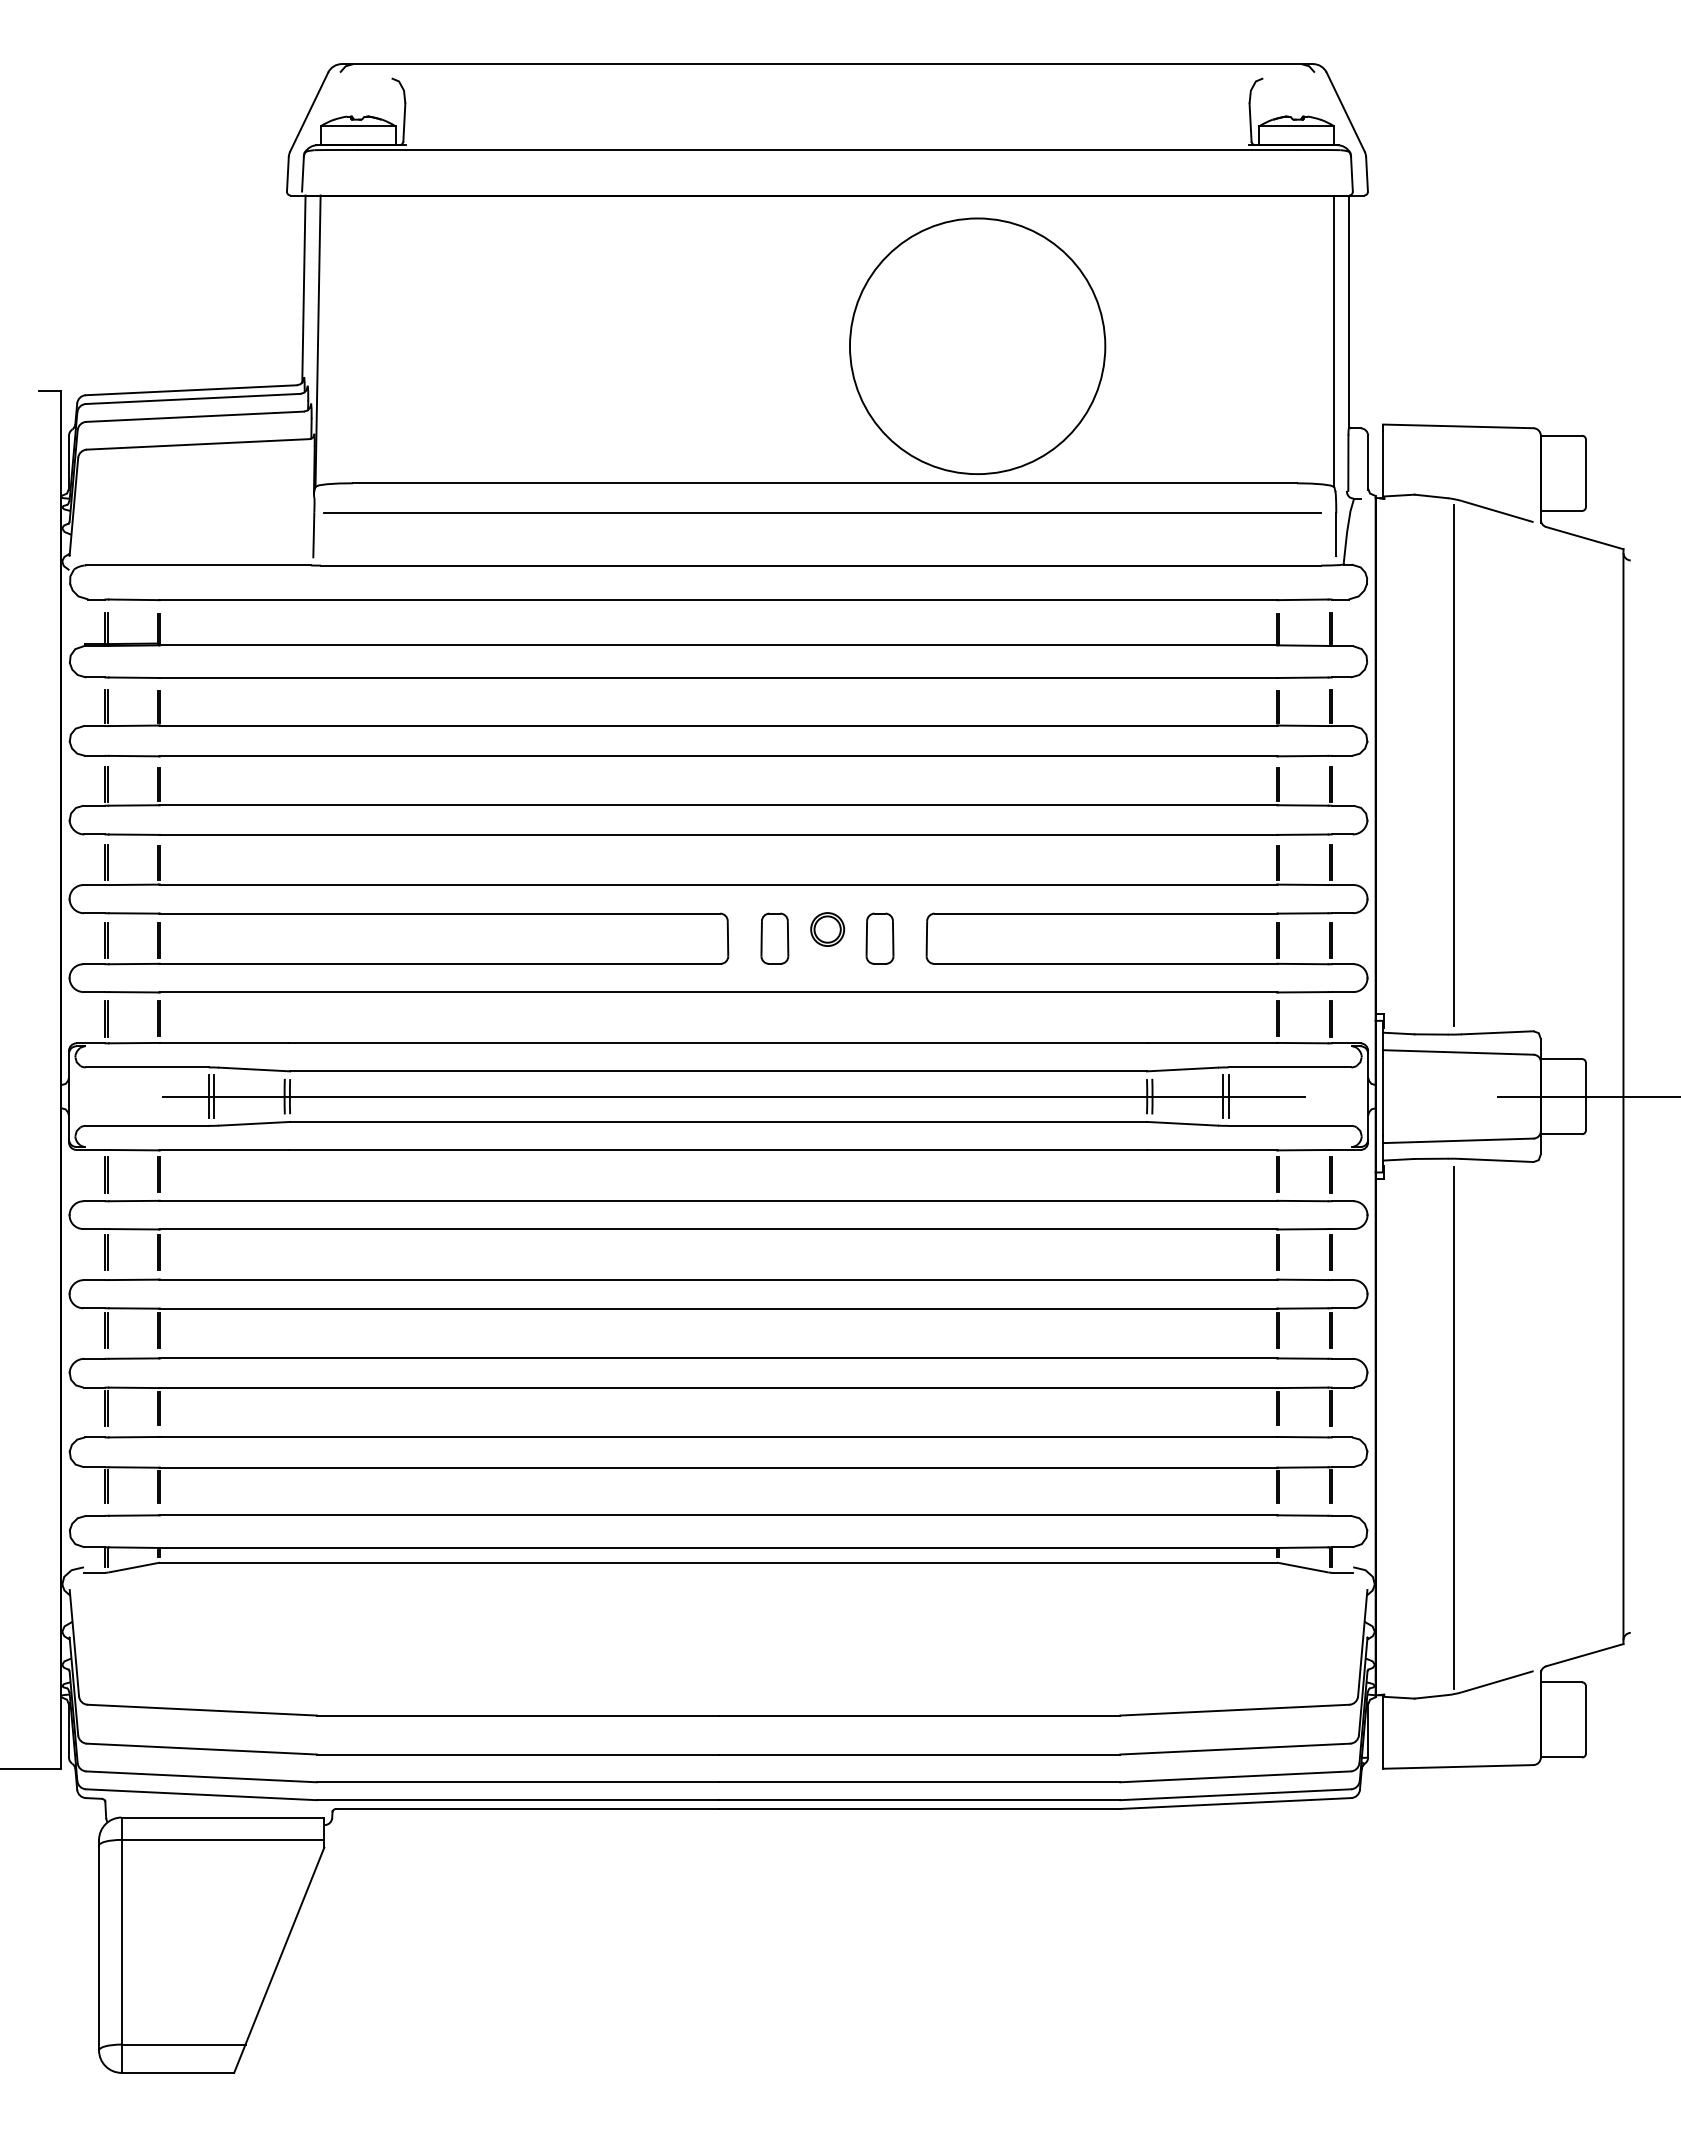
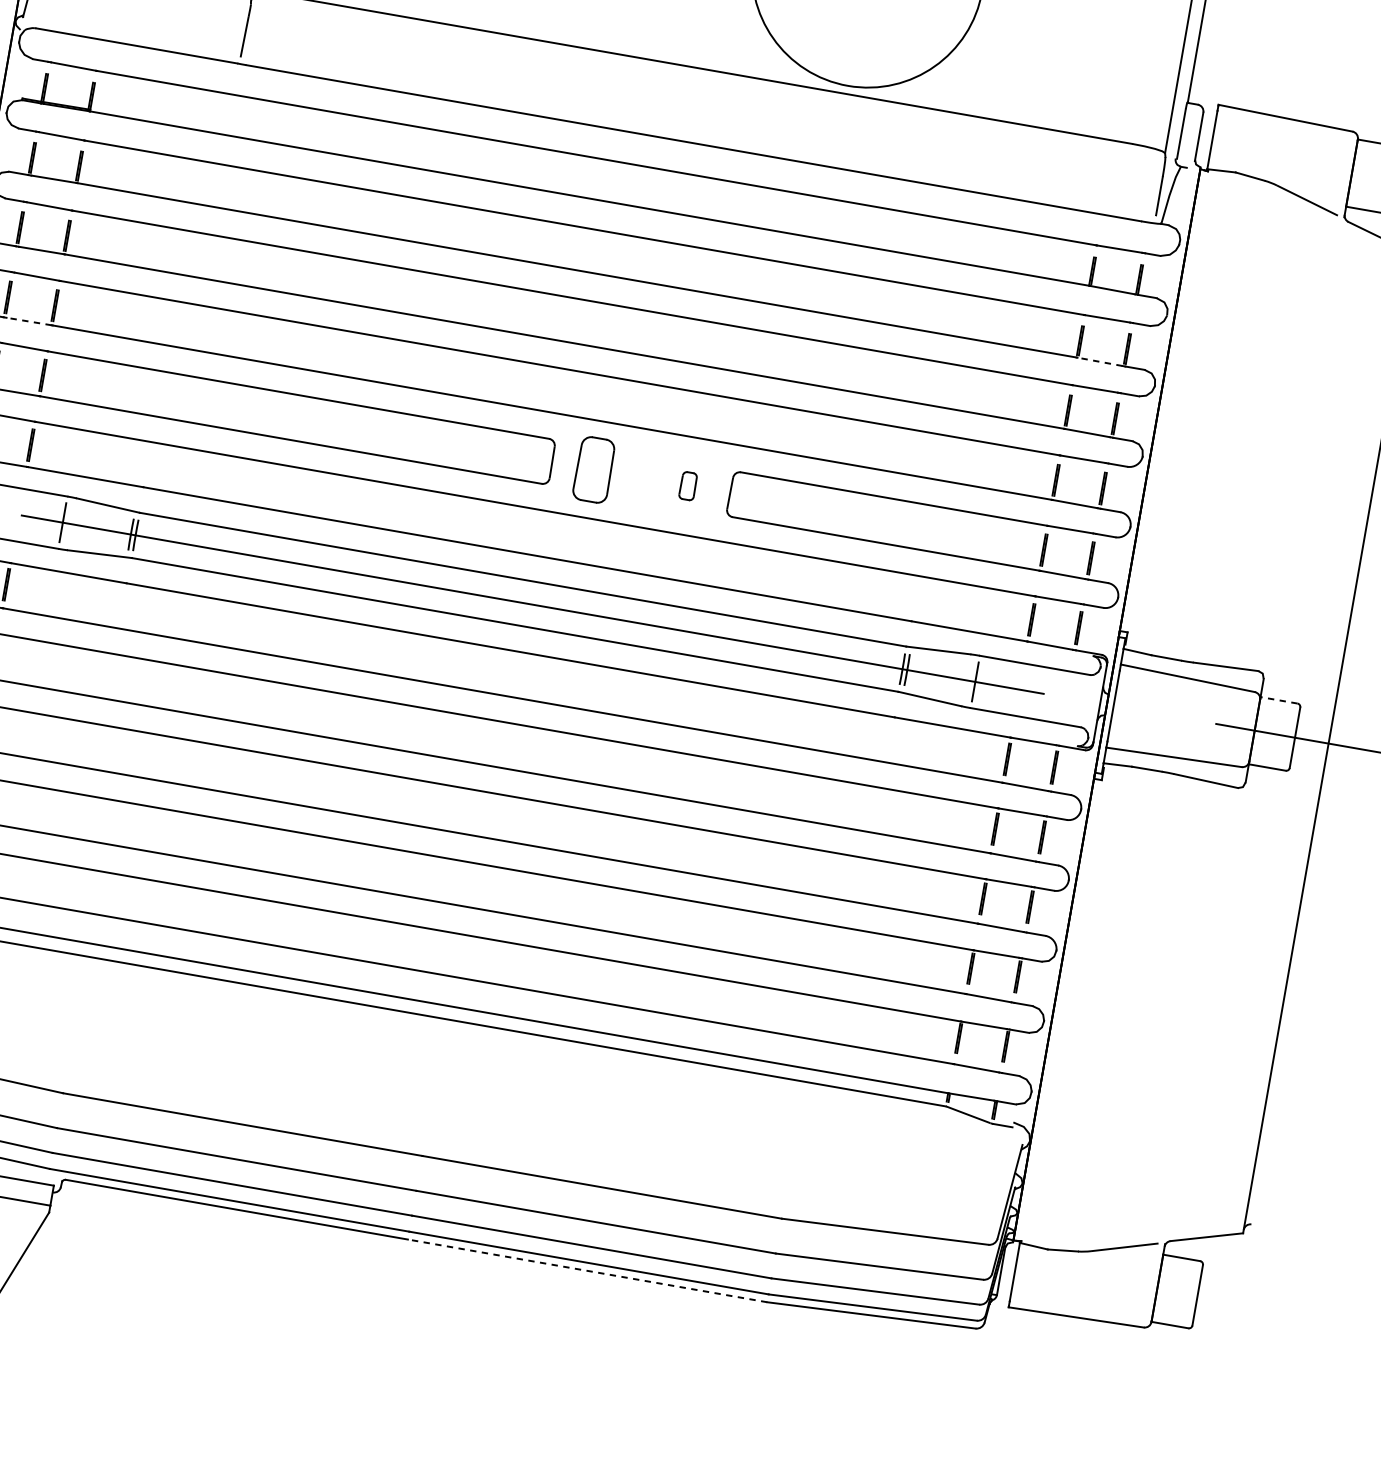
line: (822, 513) -> (703, 96), removed
line: (1302, 725) -> (1099, 361), solid -> dashed
line: (1453, 765) -> (1228, 420), removed
line: (133, 884) -> (28, 321), solid -> dashed
part: (827, 929) -> (642, 469), removed
part: (774, 938) -> (593, 469), size x1.4
part: (879, 938) -> (687, 485), size x0.6
line: (1561, 1059) -> (1278, 700), solid -> dashed
line: (213, 1096) -> (67, 523), removed
line: (1223, 1096) -> (970, 681), removed
line: (1453, 1427) -> (1124, 1013), removed
line: (919, 1808) -> (587, 1270), solid -> dashed

